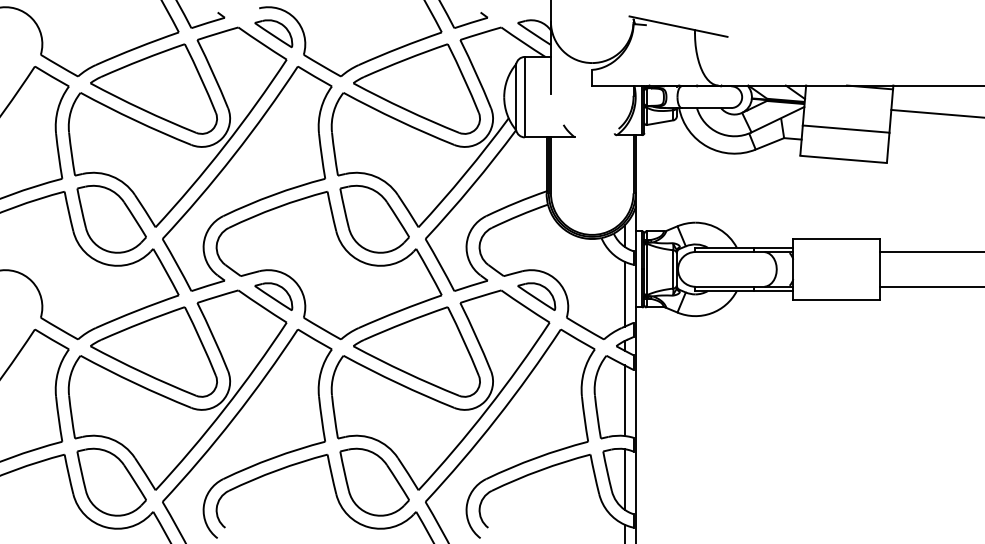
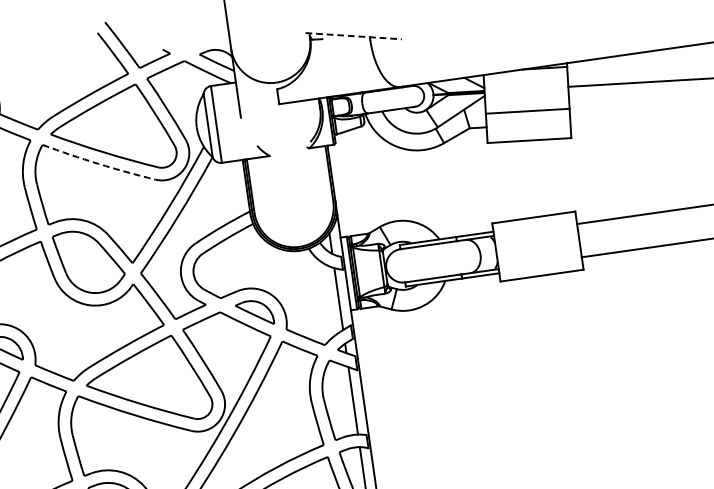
line: (679, 26) -> (354, 35), solid -> dashed
arc: (398, 120) -> (98, 163), solid -> dashed

